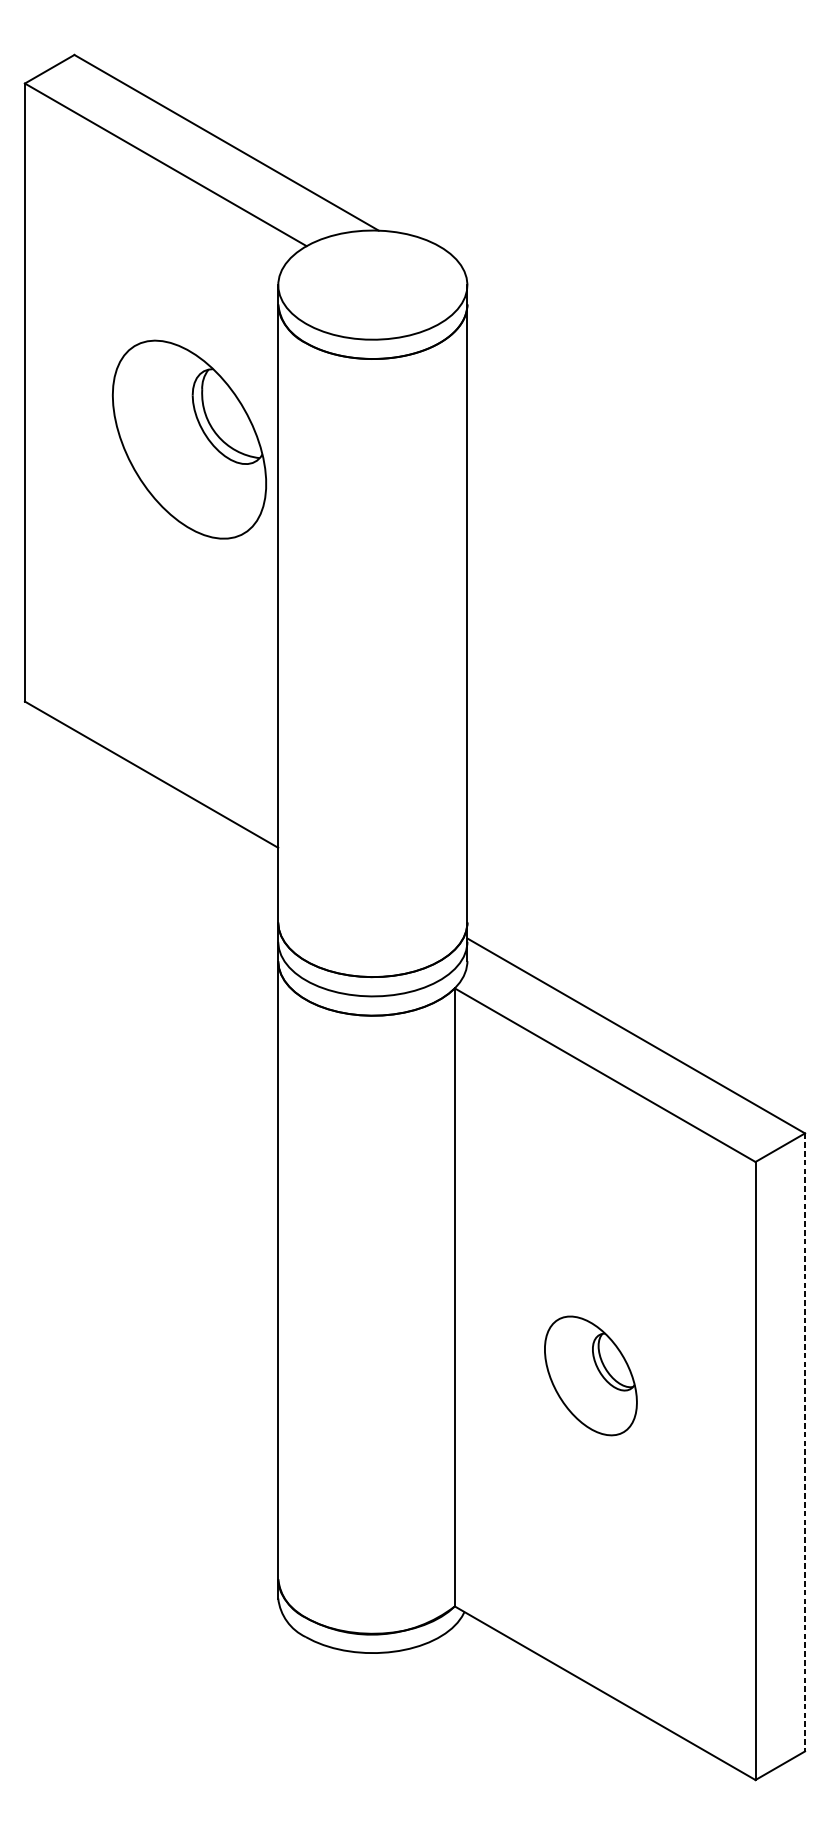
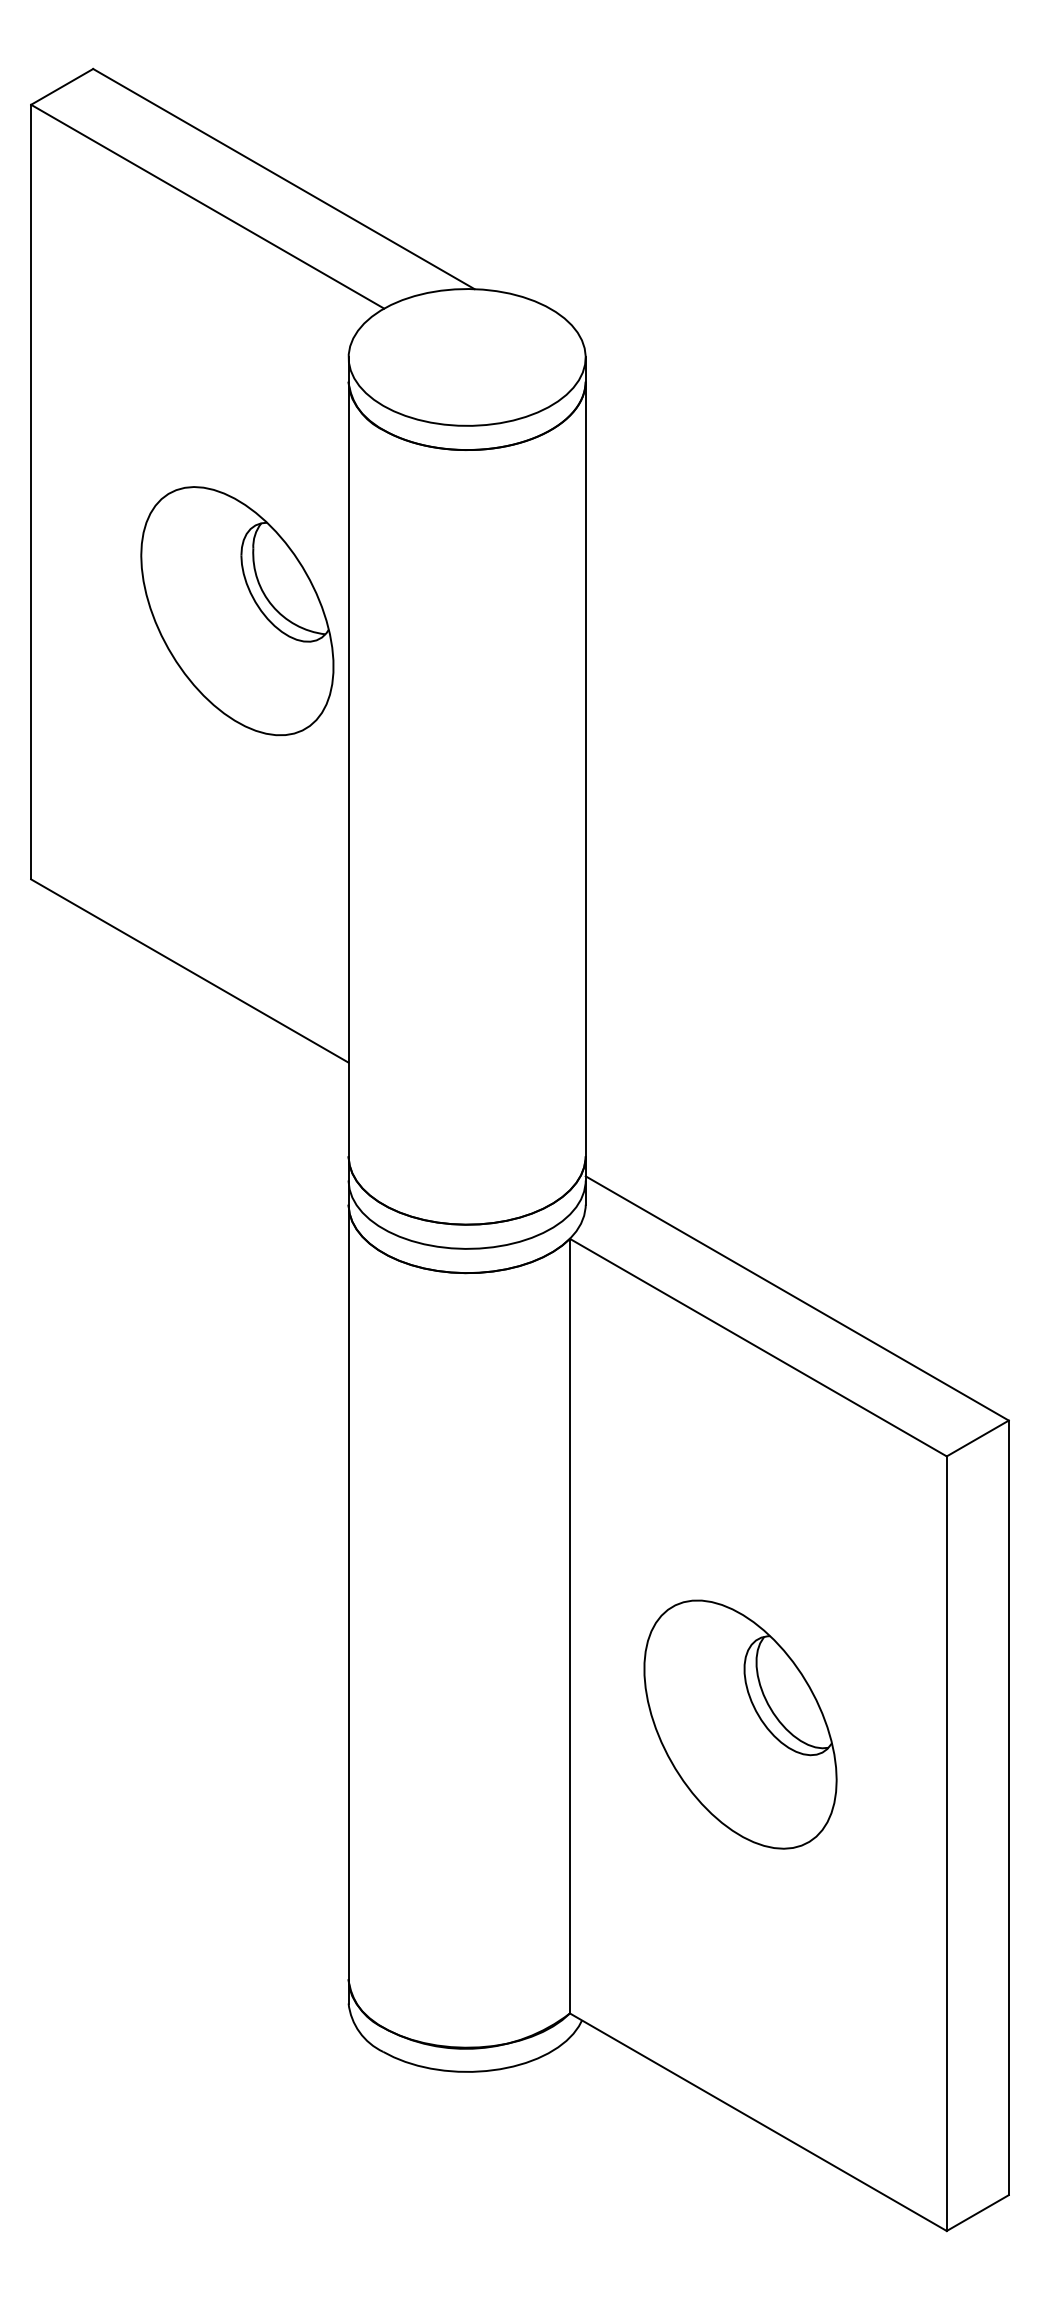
part: (189, 439) -> (237, 611), moved
part: (590, 1375) -> (740, 1724), size x1.67
line: (804, 1442) -> (1008, 1808), dashed -> solid

